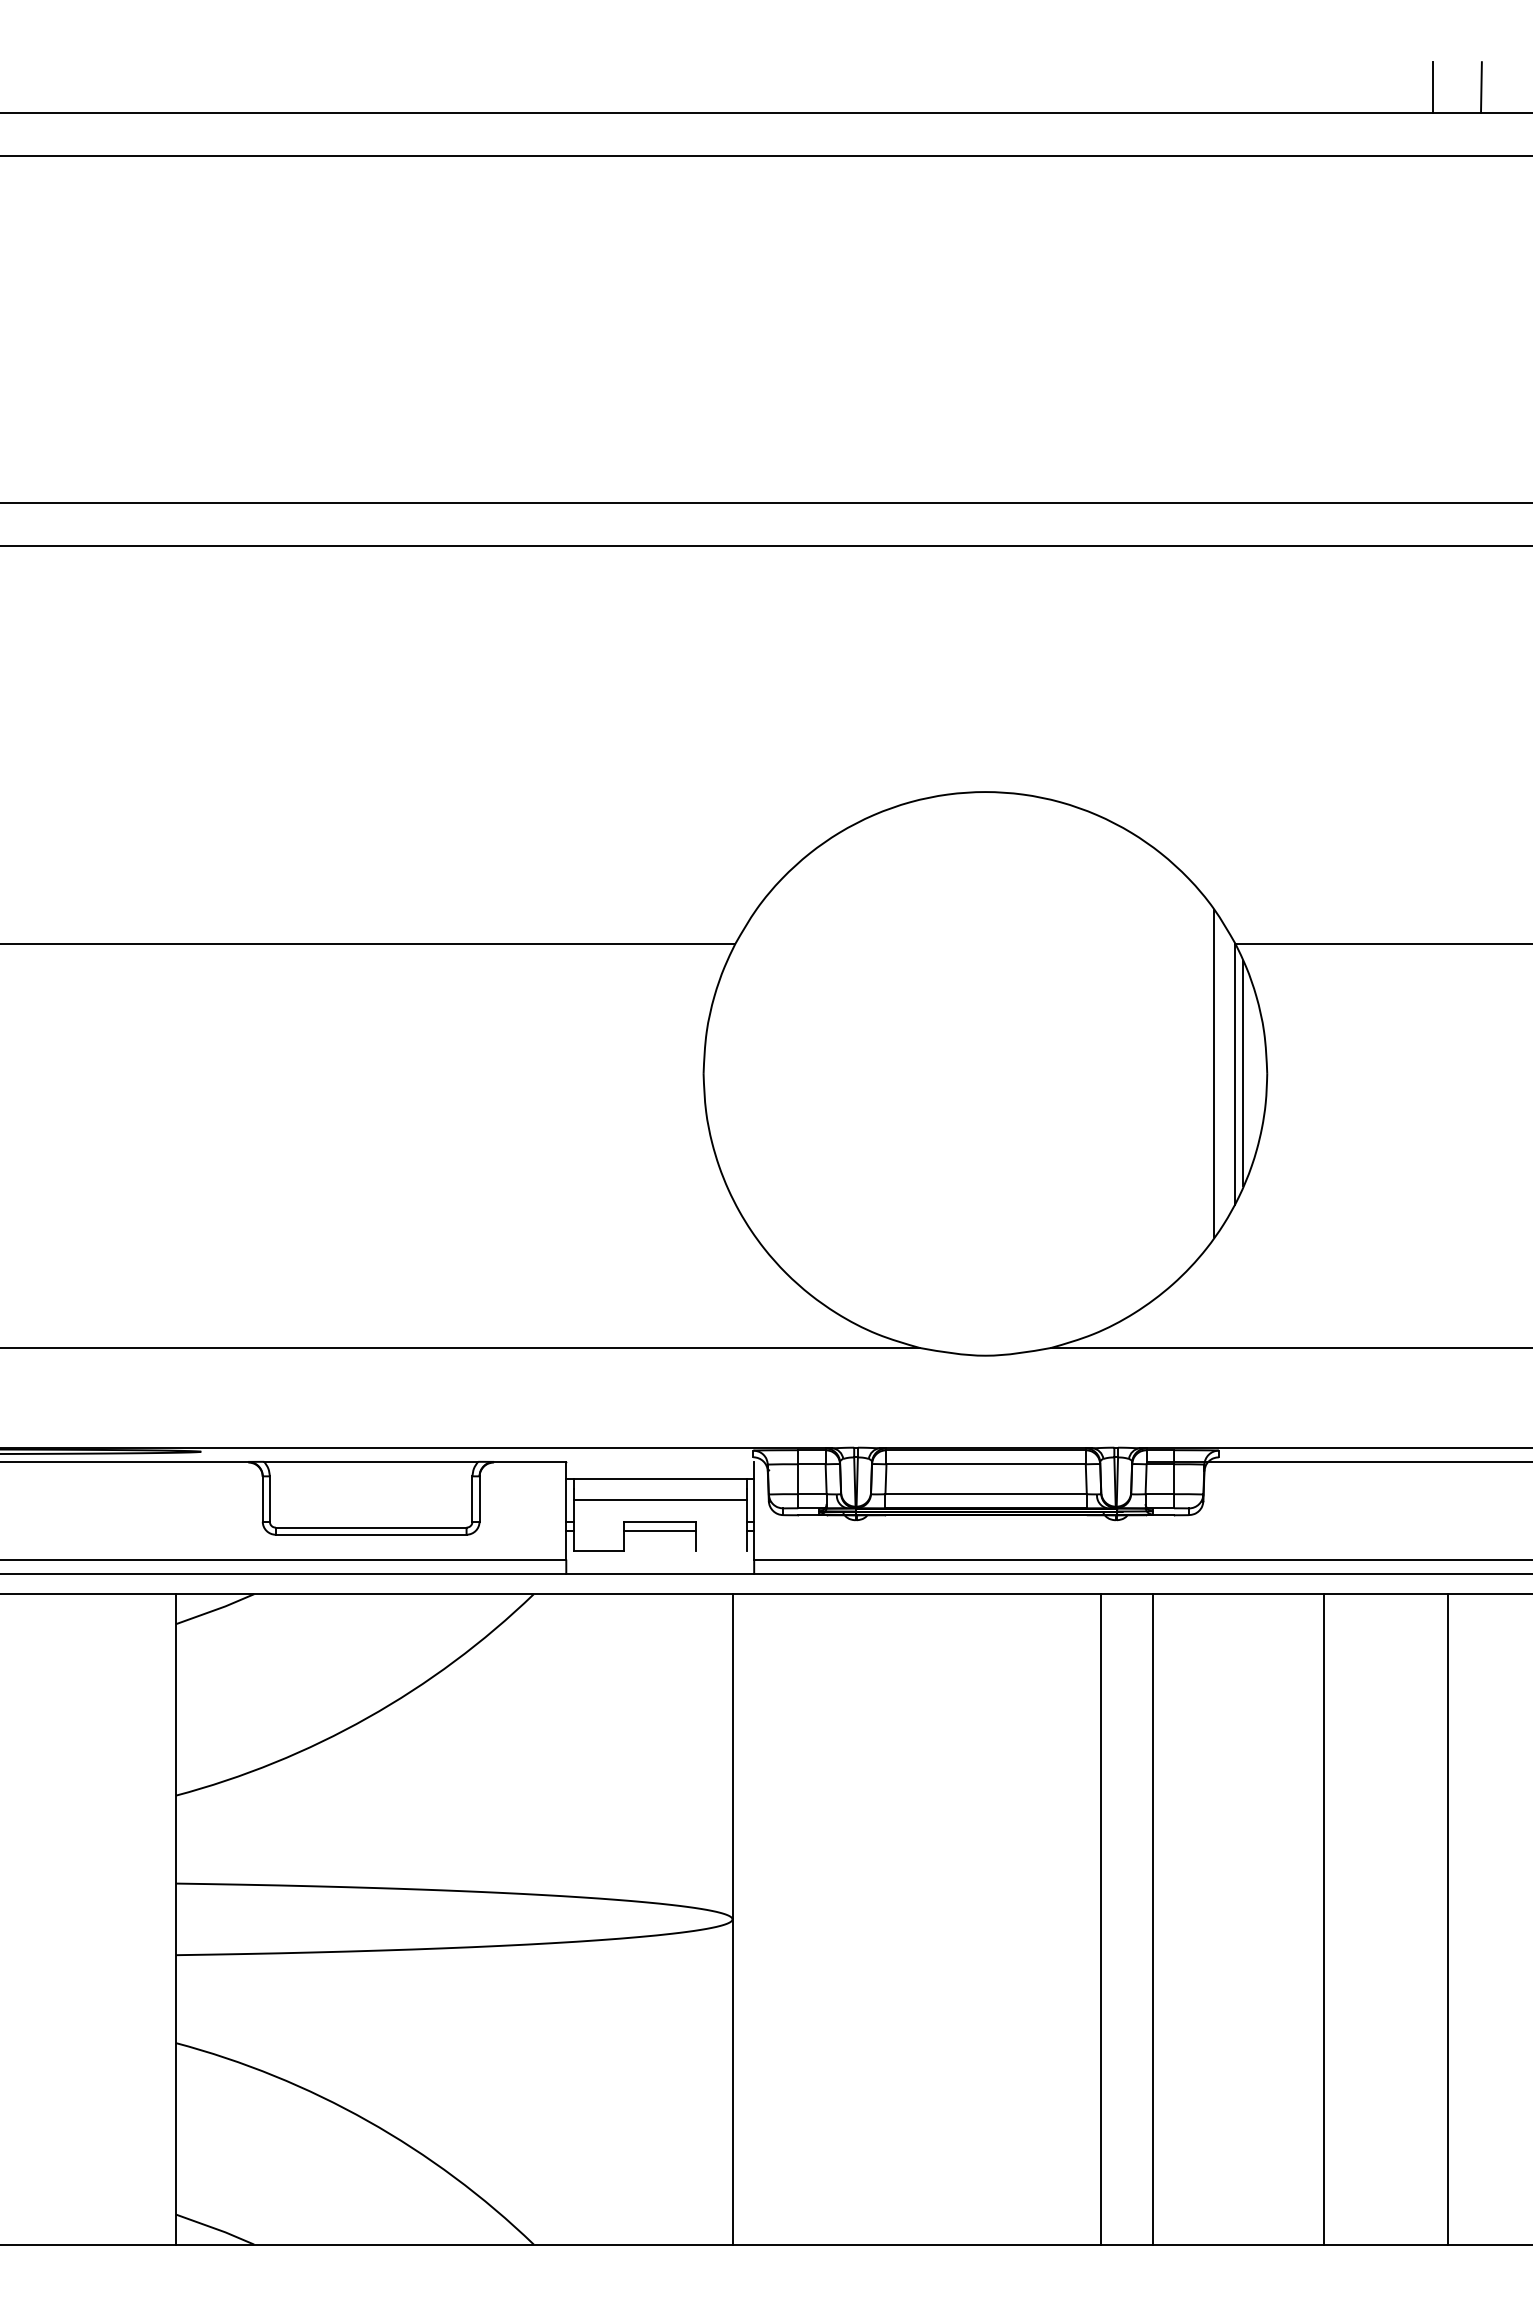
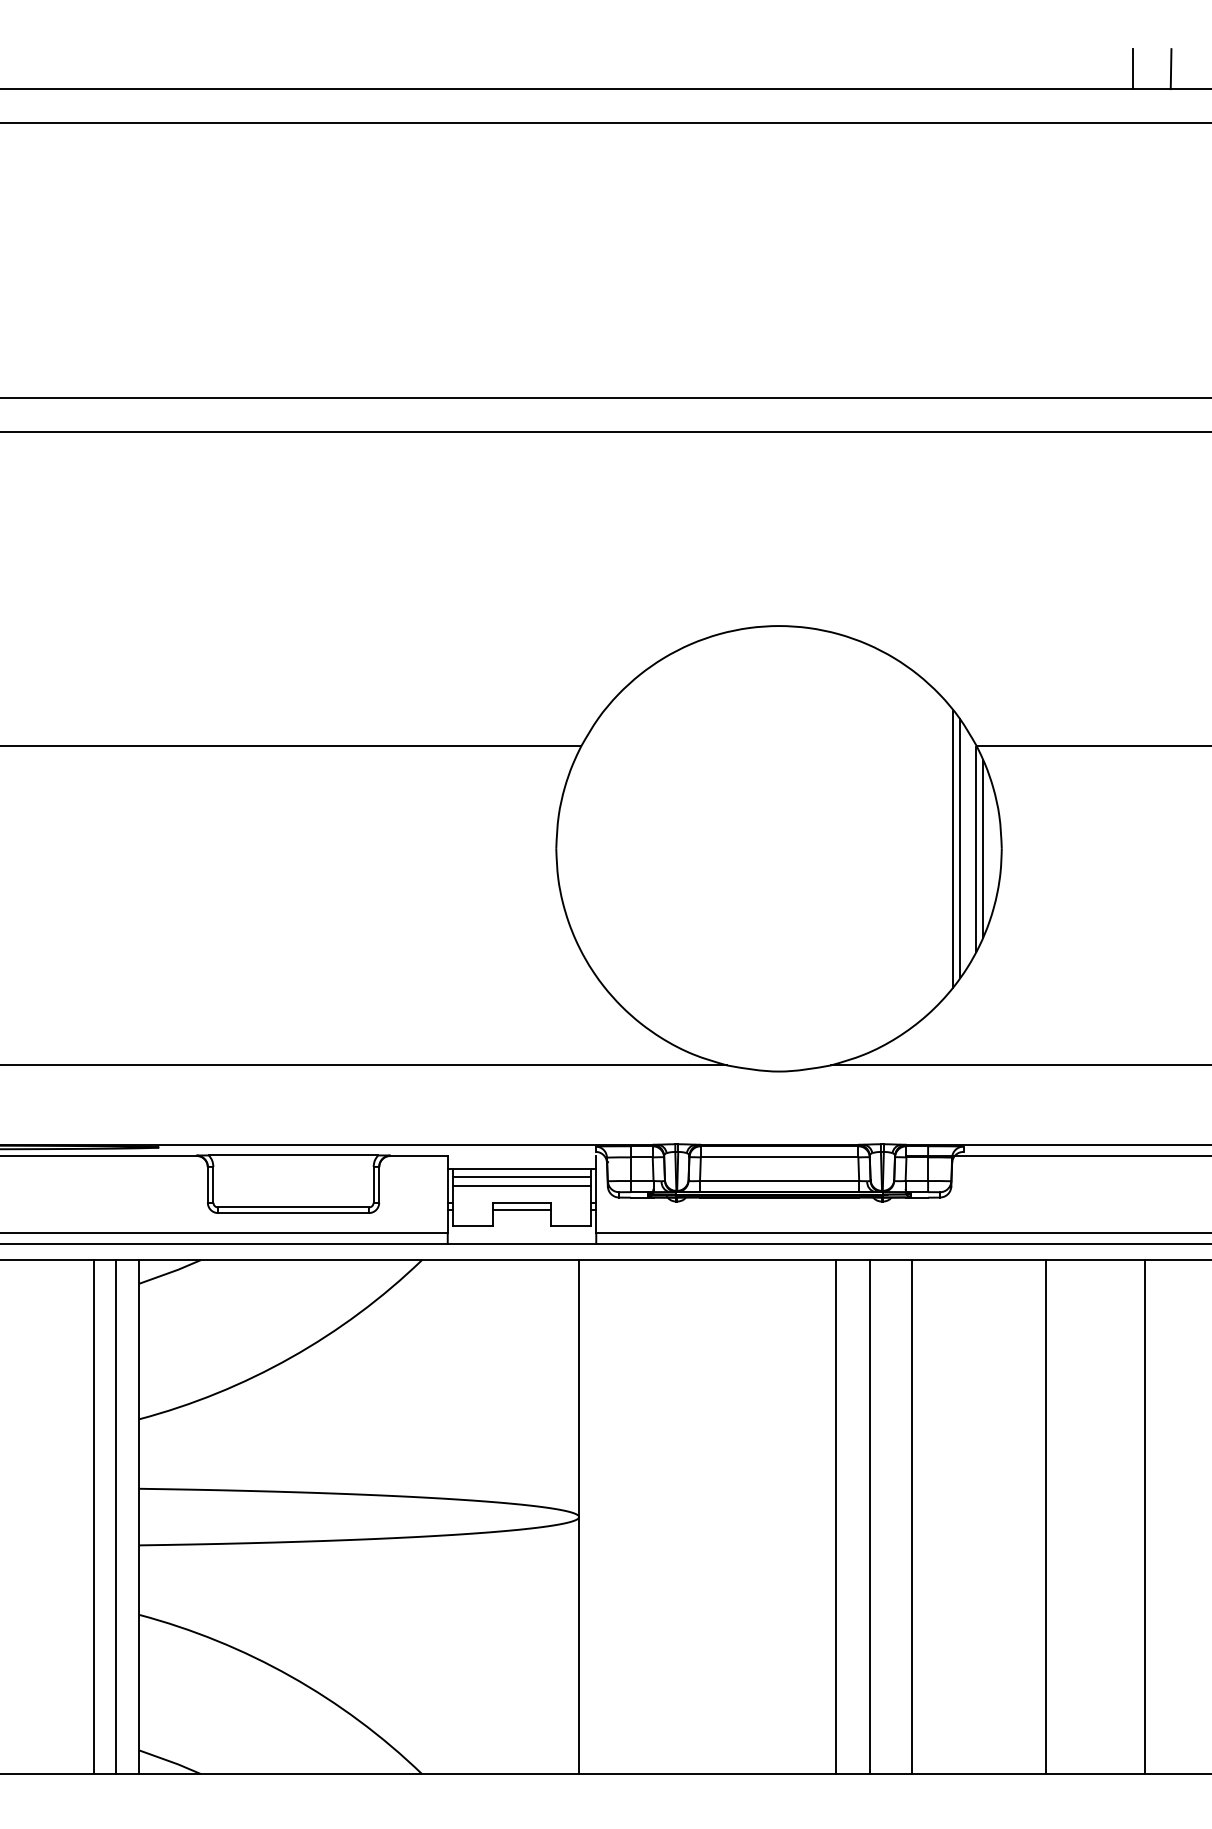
line: (1205, 1074) -> (952, 849), added
line: (659, 1489) -> (521, 1177), added
line: (721, 1550) -> (570, 1225), added
line: (118, 1919) -> (93, 1517), added
line: (147, 1919) -> (116, 1517), added
line: (1057, 1919) -> (836, 1517), added

